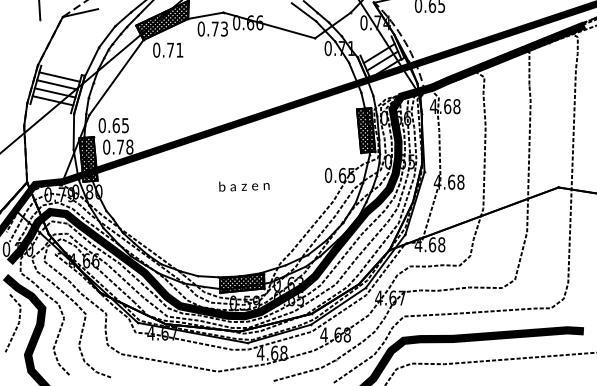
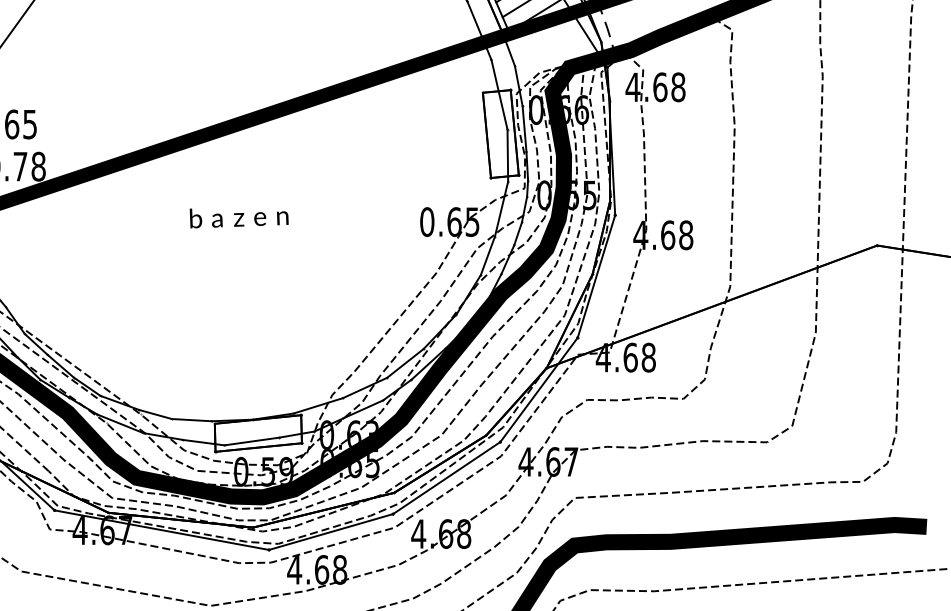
hatch: (366, 130) -> (501, 134), removed
text: (244, 186) -> (239, 218), moved
hatch: (241, 283) -> (257, 433), removed

